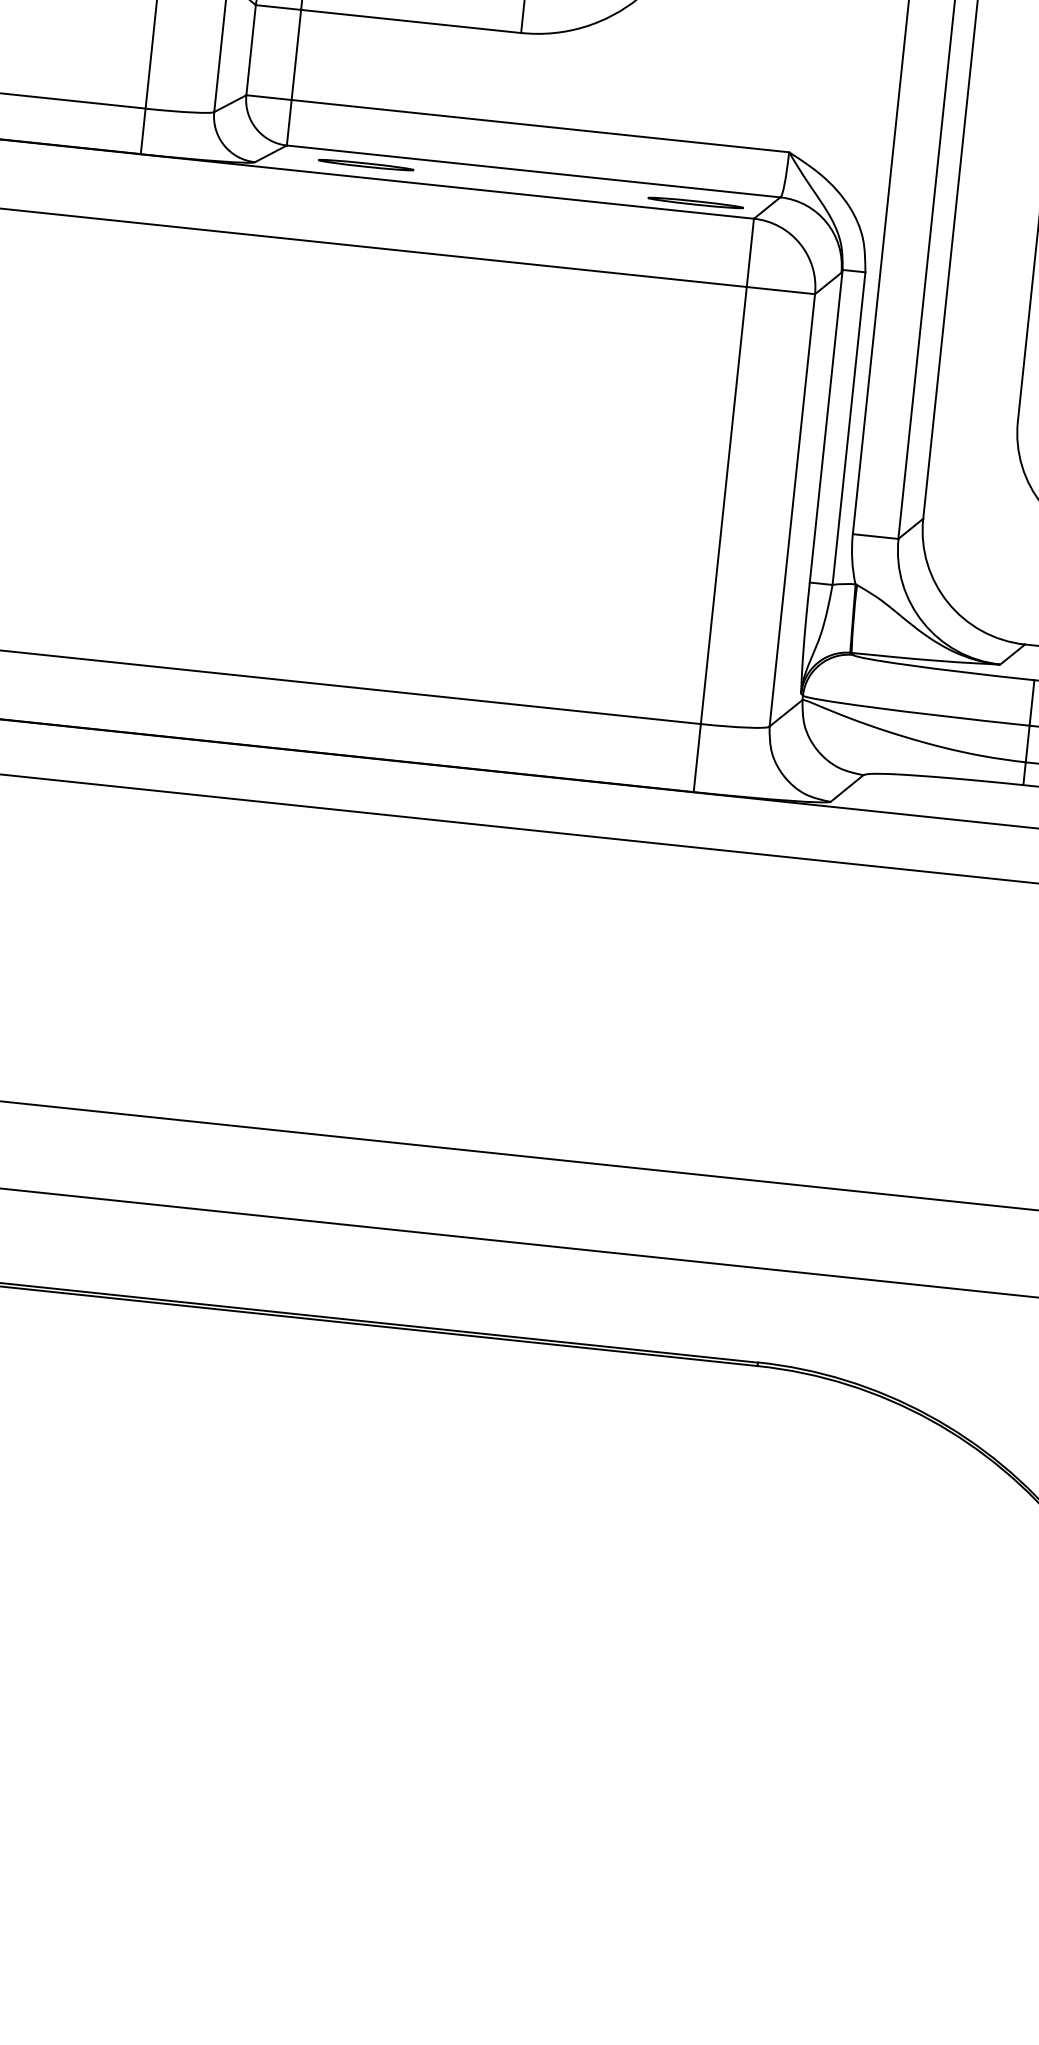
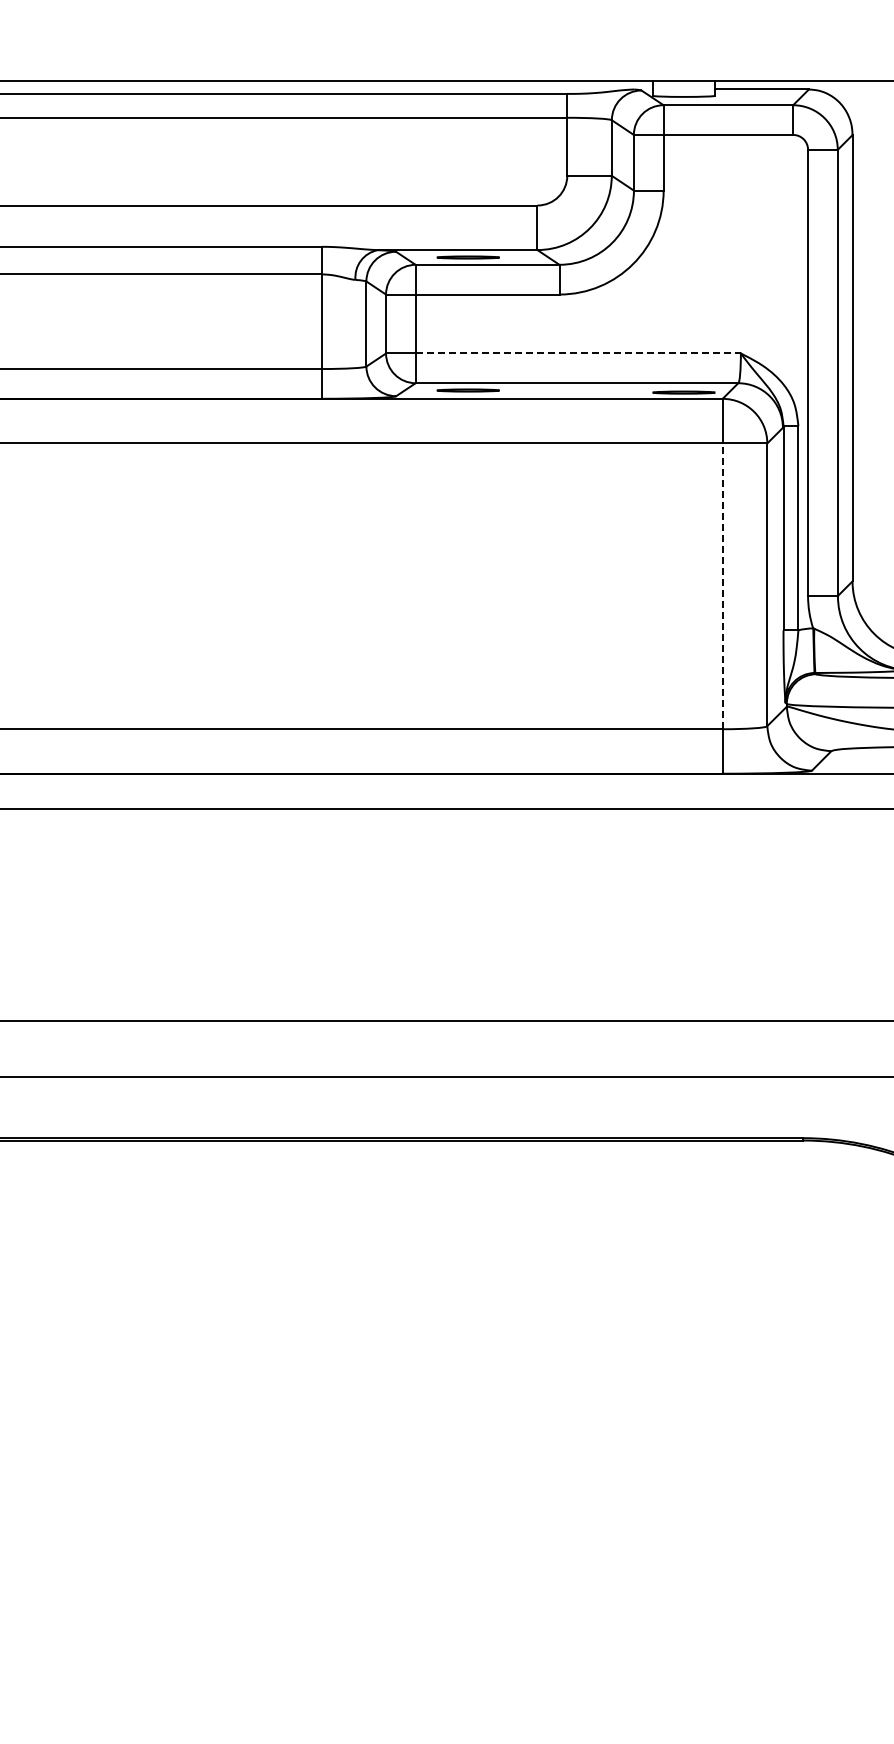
line: (540, 126) -> (578, 353), solid -> dashed
line: (723, 505) -> (722, 586), solid -> dashed

